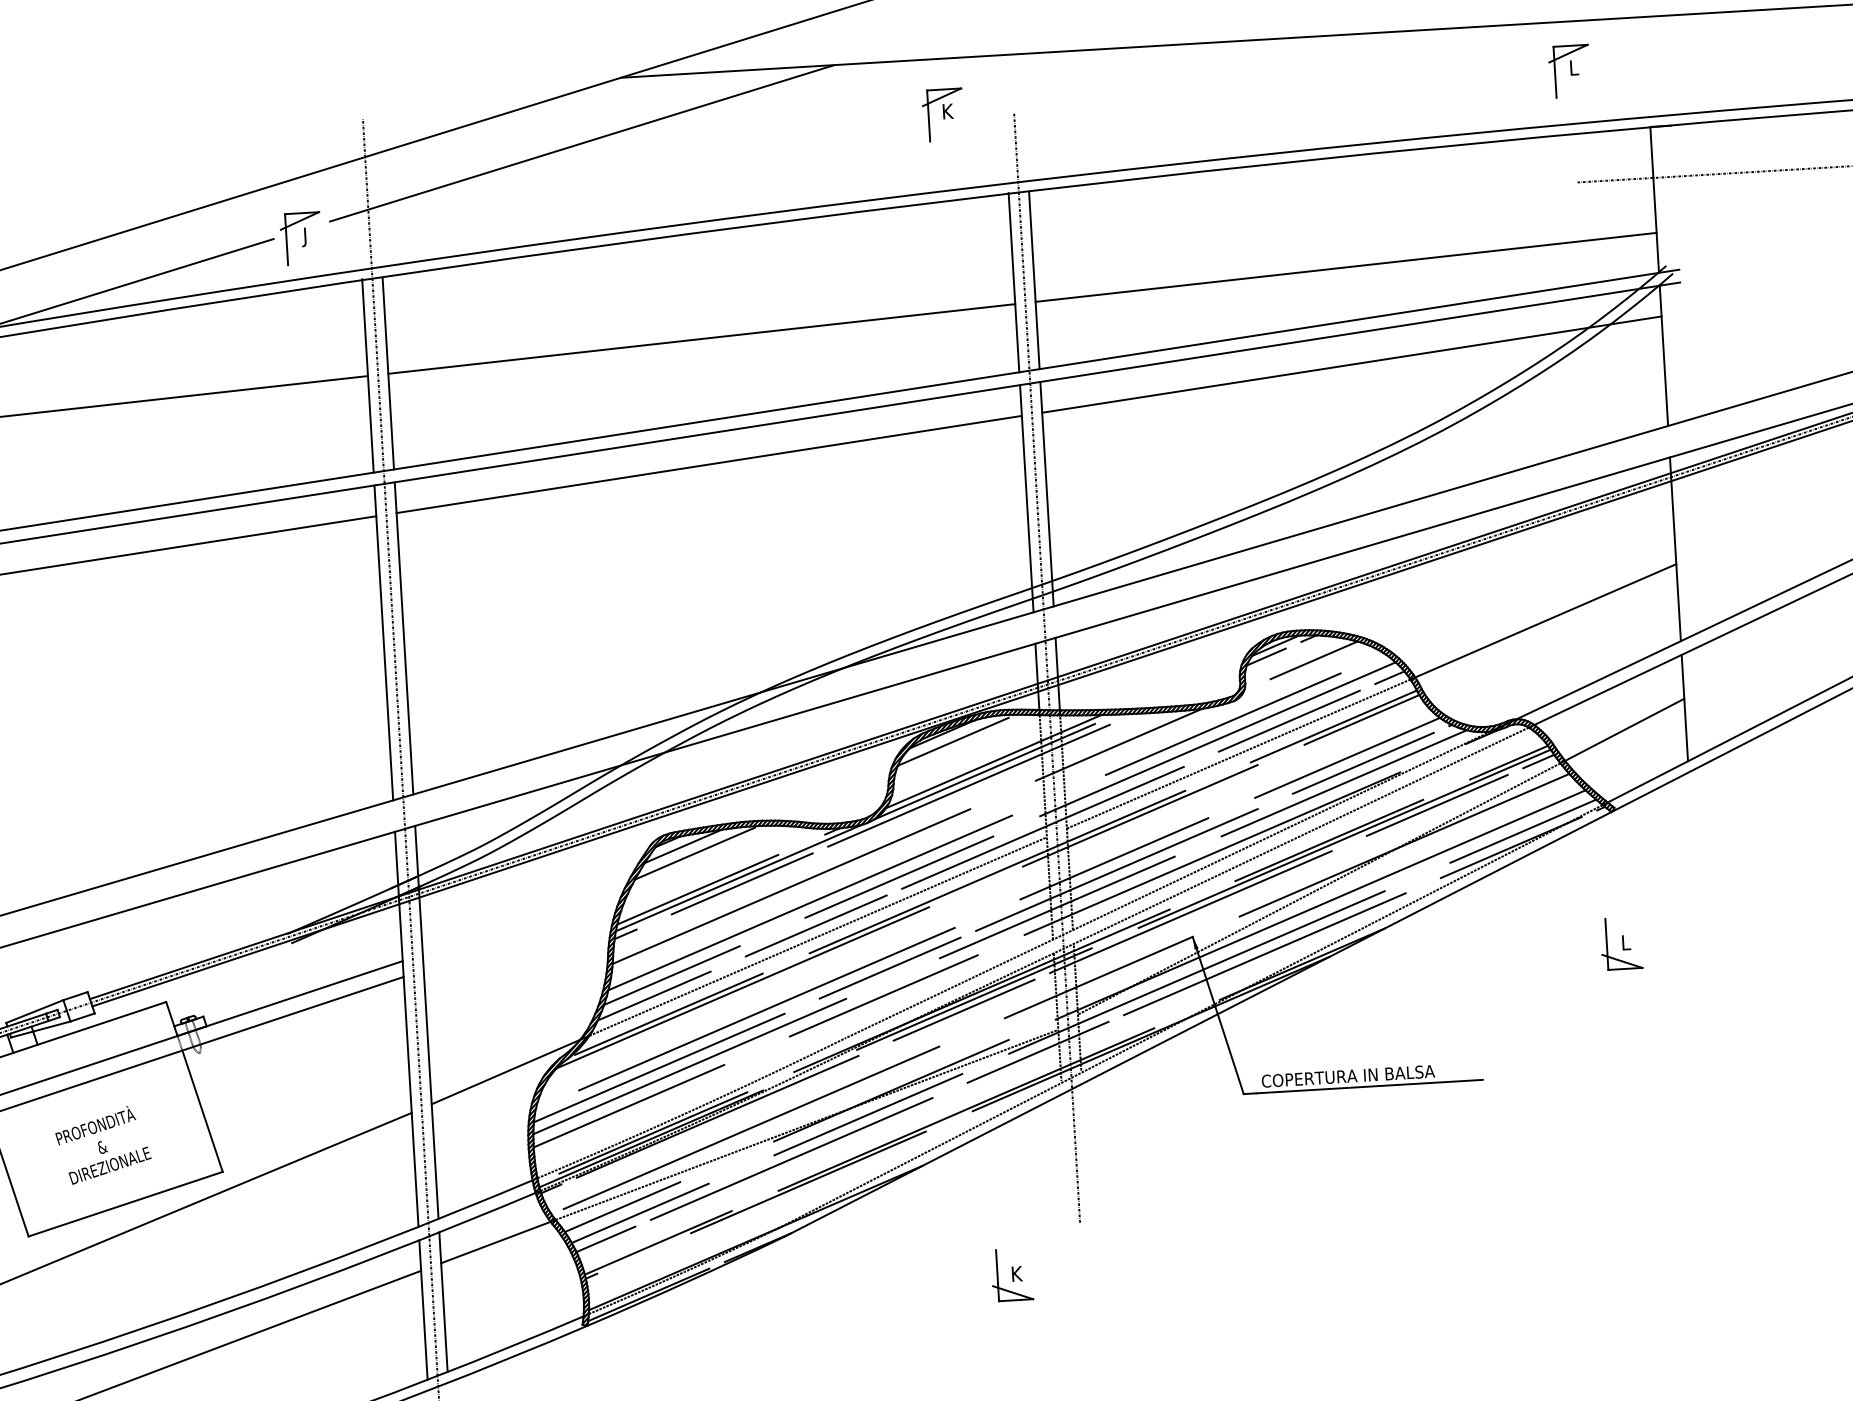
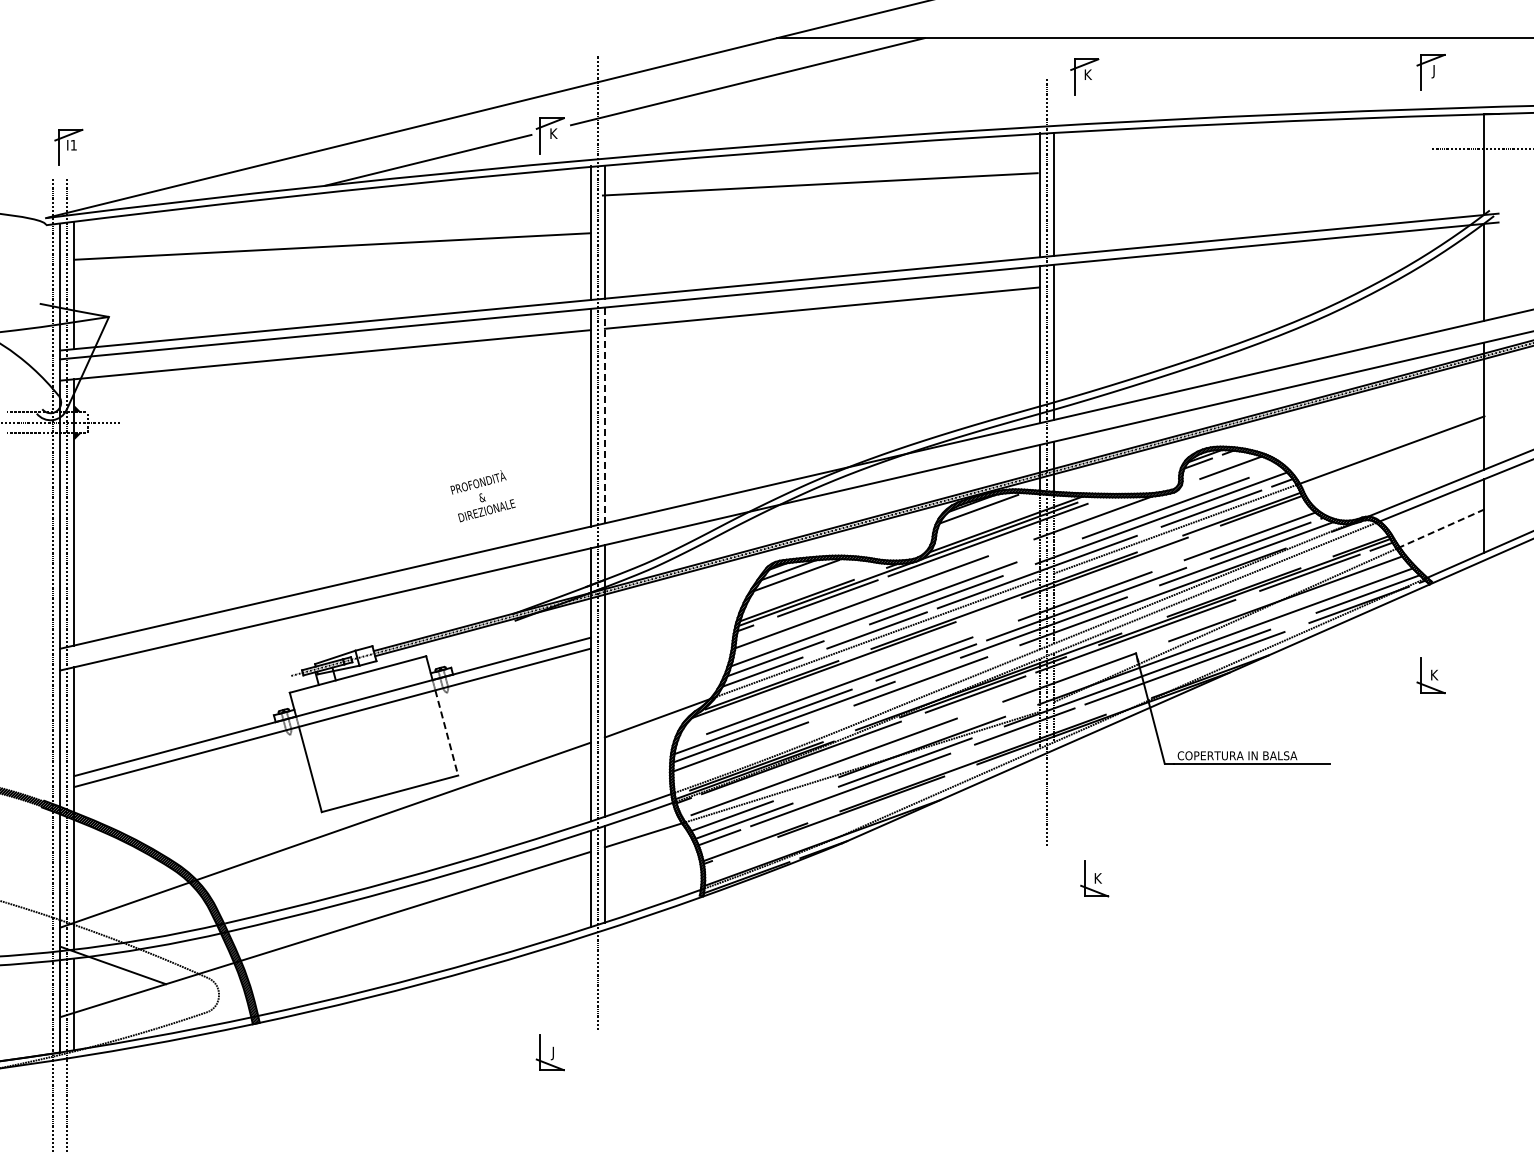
text: (1574, 69) -> (1434, 71), L -> J
part: (942, 114) -> (1084, 76), moved
text: (305, 236) -> (553, 134), J -> K
line: (1345, 267) -> (1268, 198), removed
line: (700, 339) -> (819, 184), moved
line: (1350, 364) -> (1268, 265), removed
line: (403, 638) -> (604, 415), solid -> dashed
line: (1622, 731) -> (1440, 529), solid -> dashed
text: (1626, 941) -> (1434, 674), L -> K
line: (202, 1112) -> (446, 733), solid -> dashed
text: (102, 1145) -> (482, 496), moved
part: (1011, 1274) -> (1094, 878), moved

